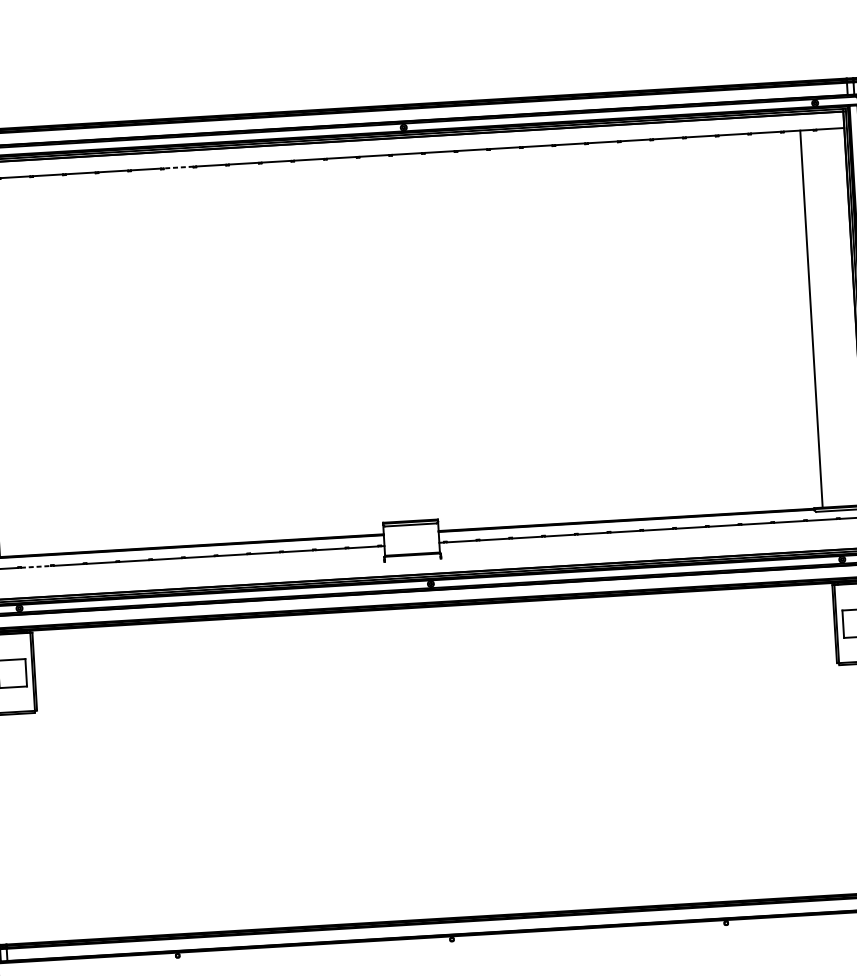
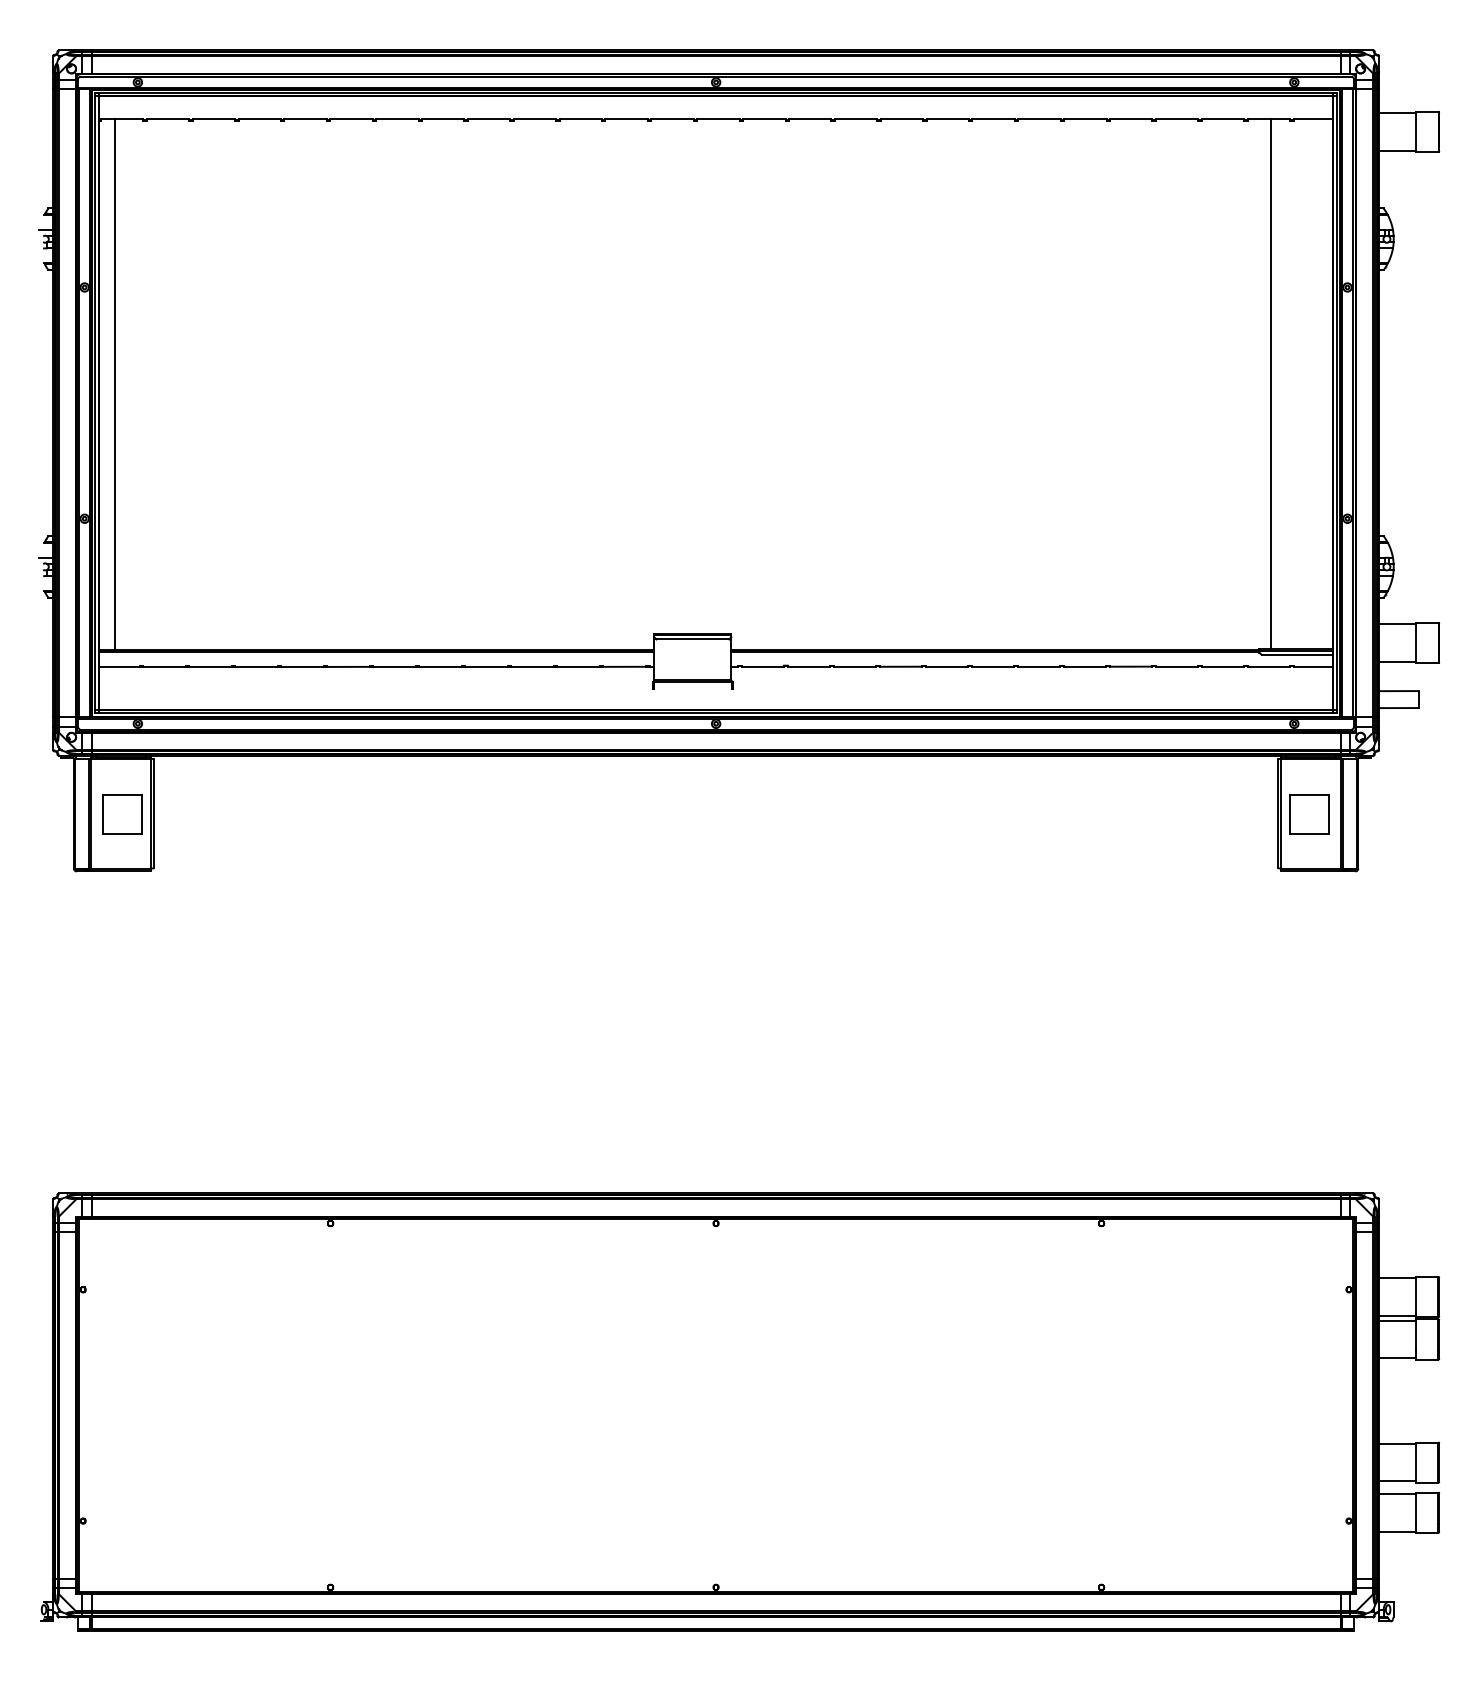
line: (177, 167) -> (396, 119), dashed -> solid
line: (36, 566) -> (164, 666), dashed -> solid

